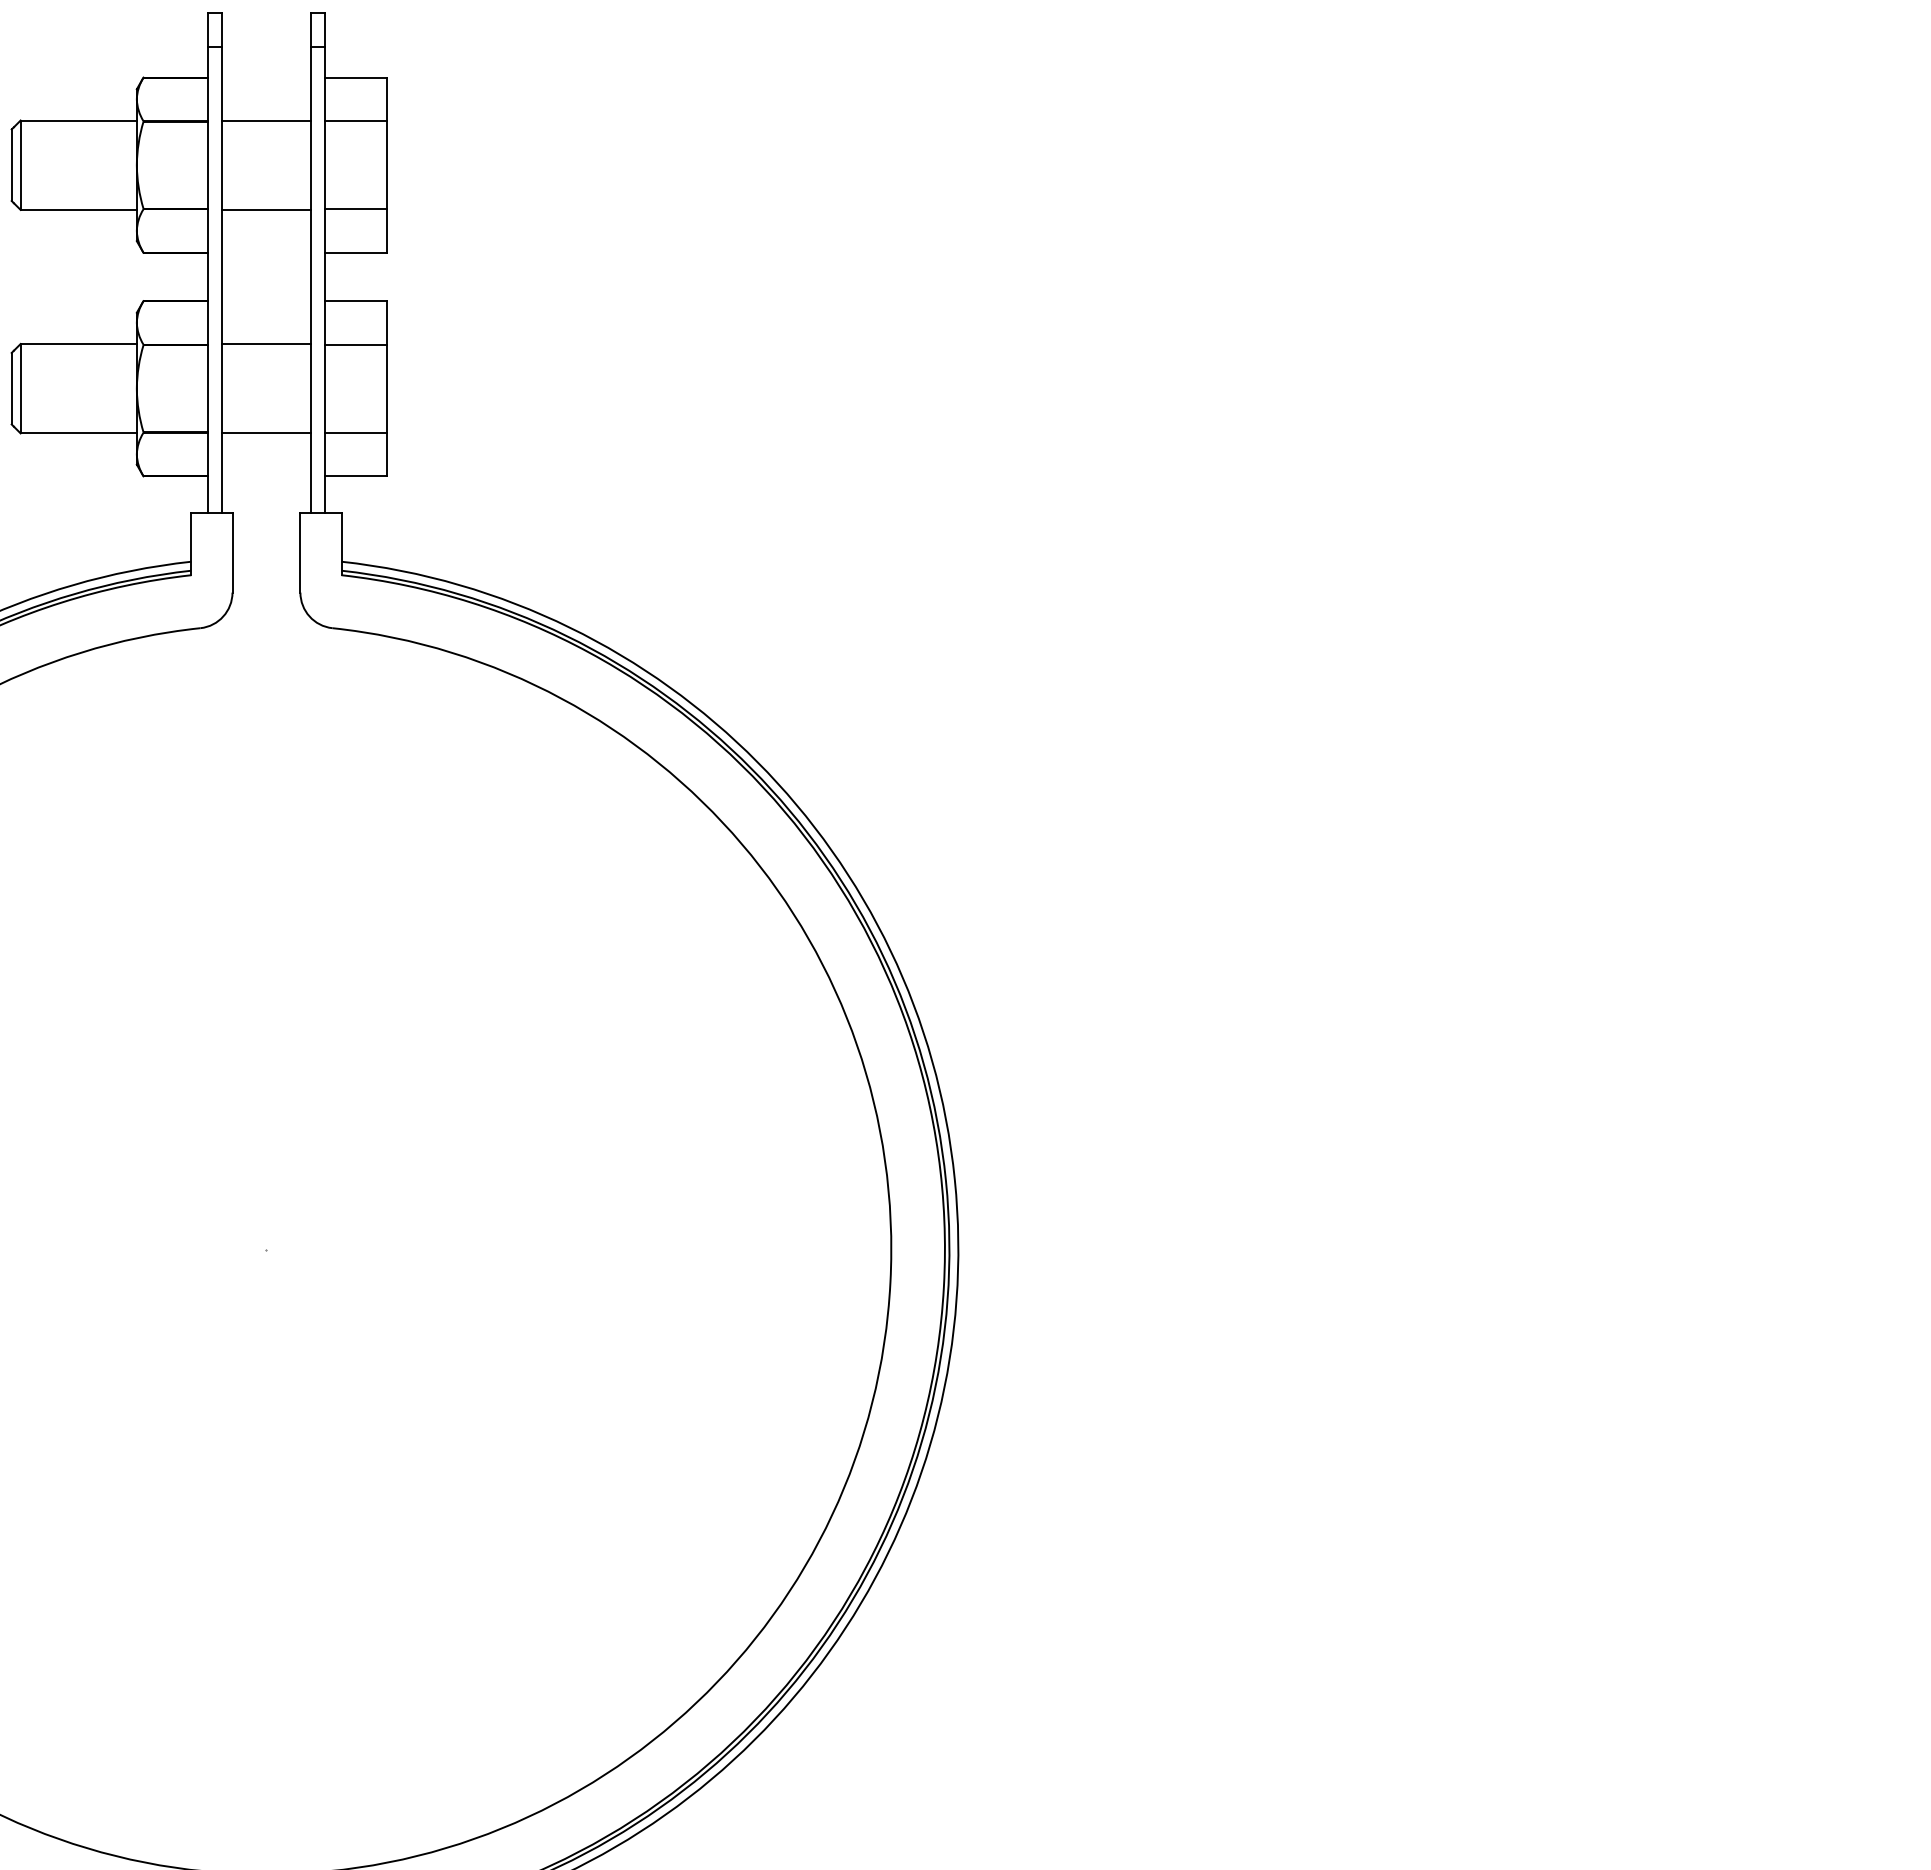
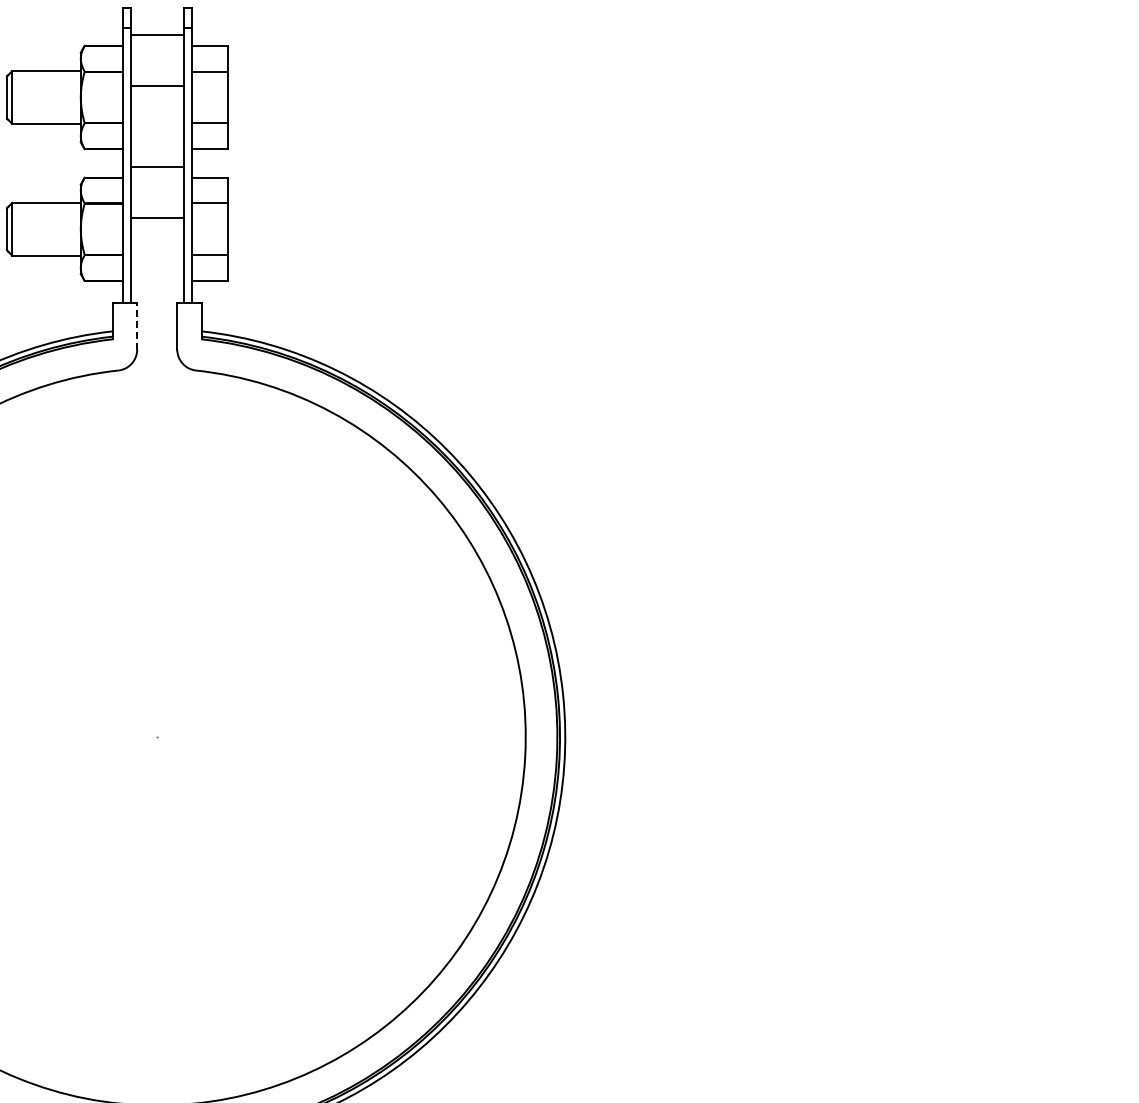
line: (265, 121) -> (156, 35), moved
line: (265, 209) -> (156, 85), moved
line: (265, 343) -> (156, 166), moved
line: (265, 433) -> (156, 217), moved
line: (233, 551) -> (137, 325), solid -> dashed

